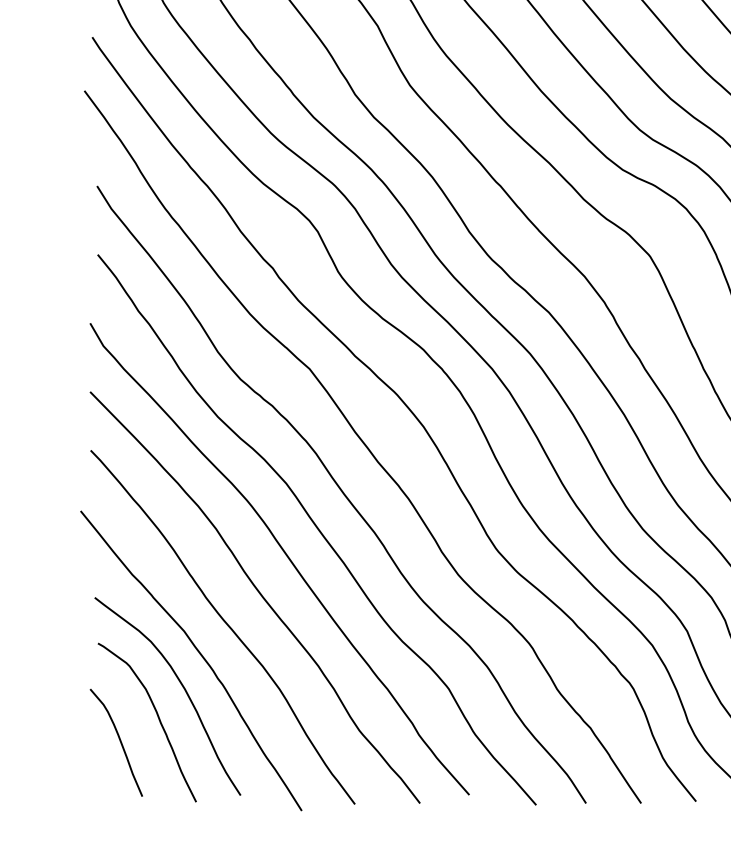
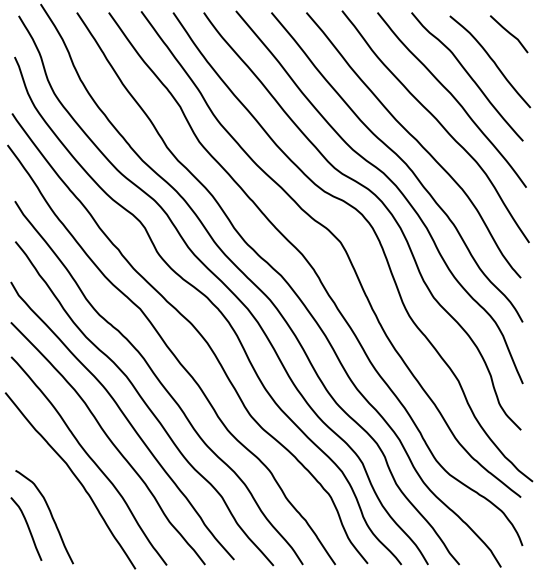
curve: (182, 689) -> (65, 497), removed

